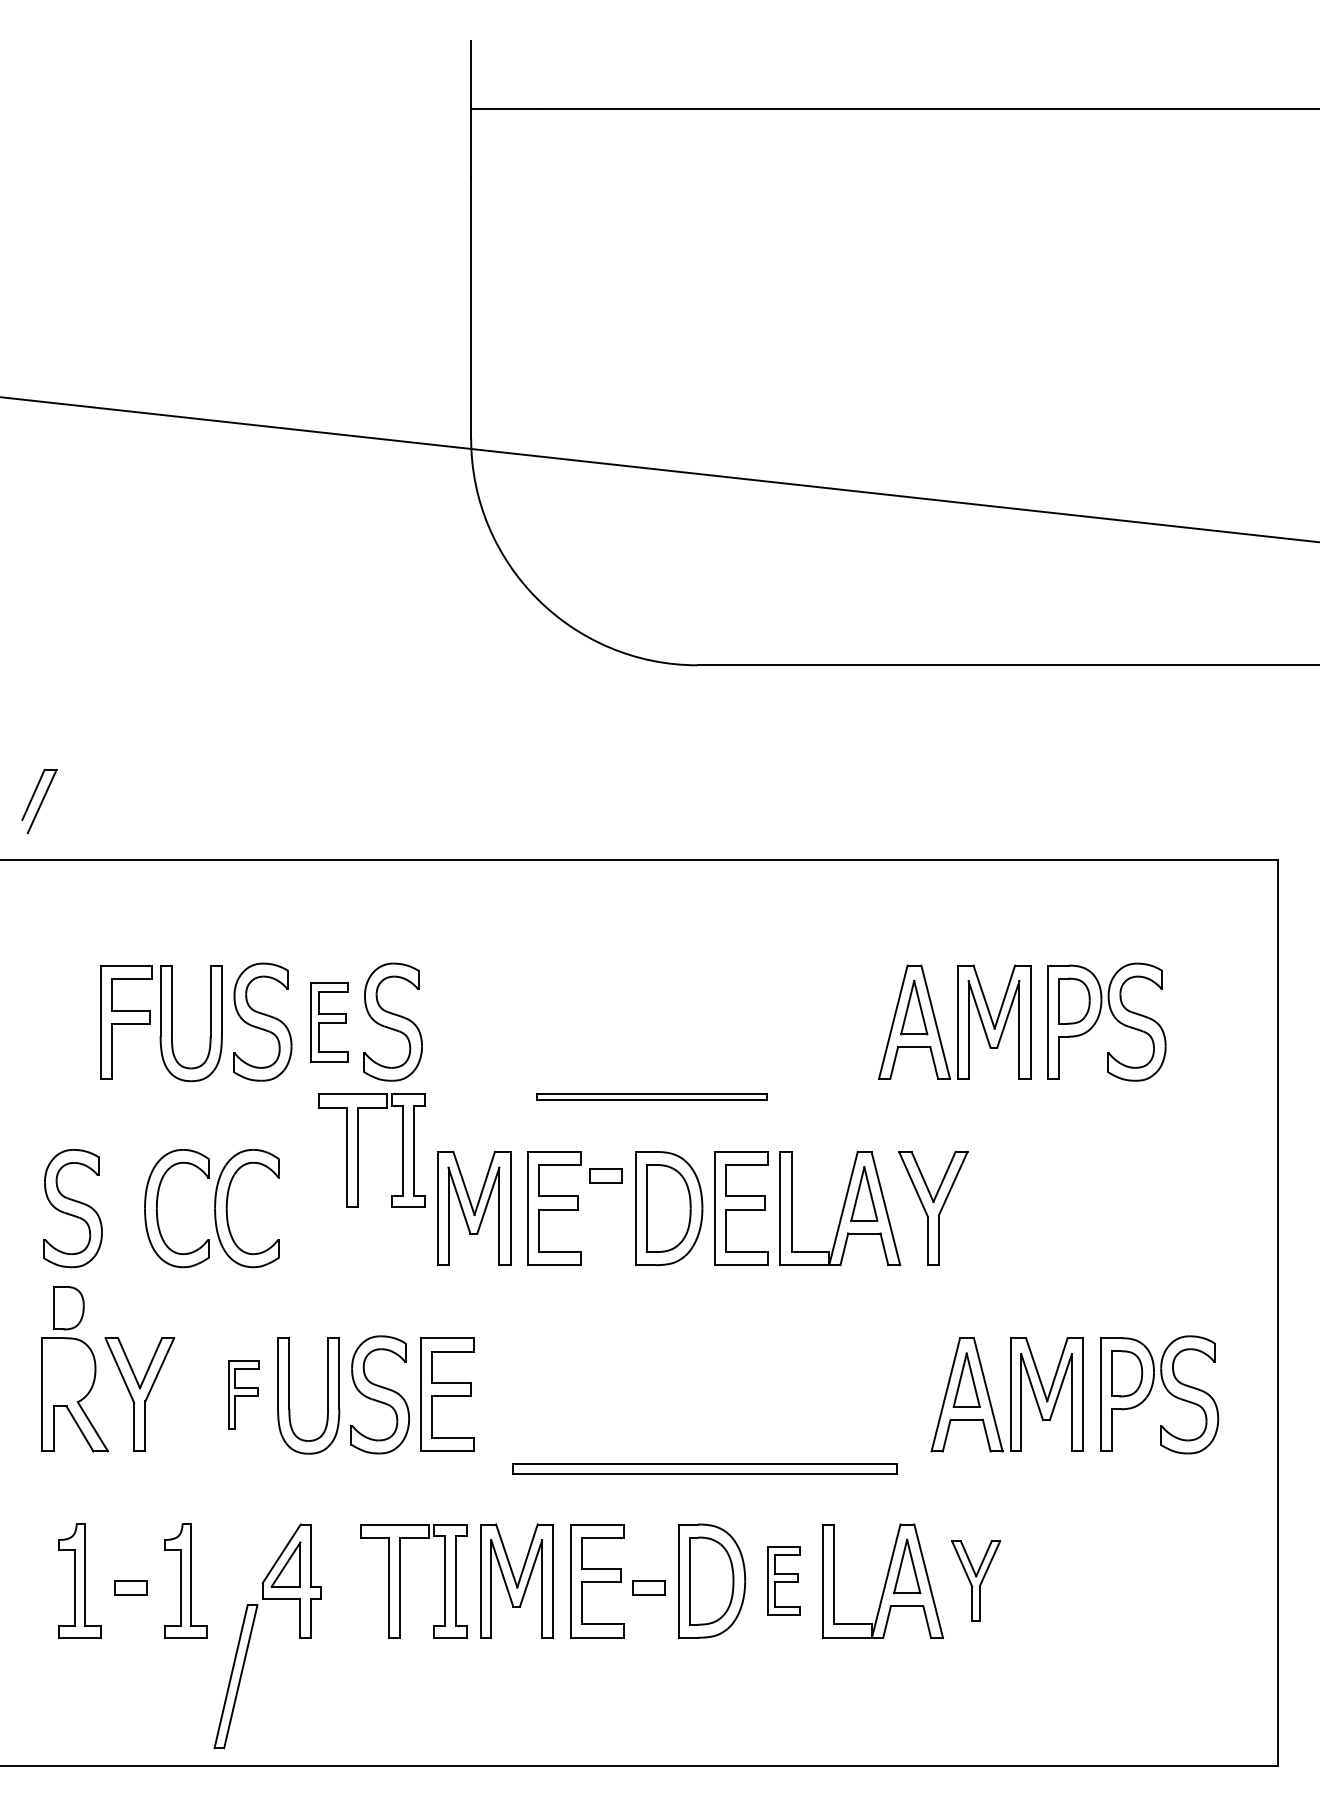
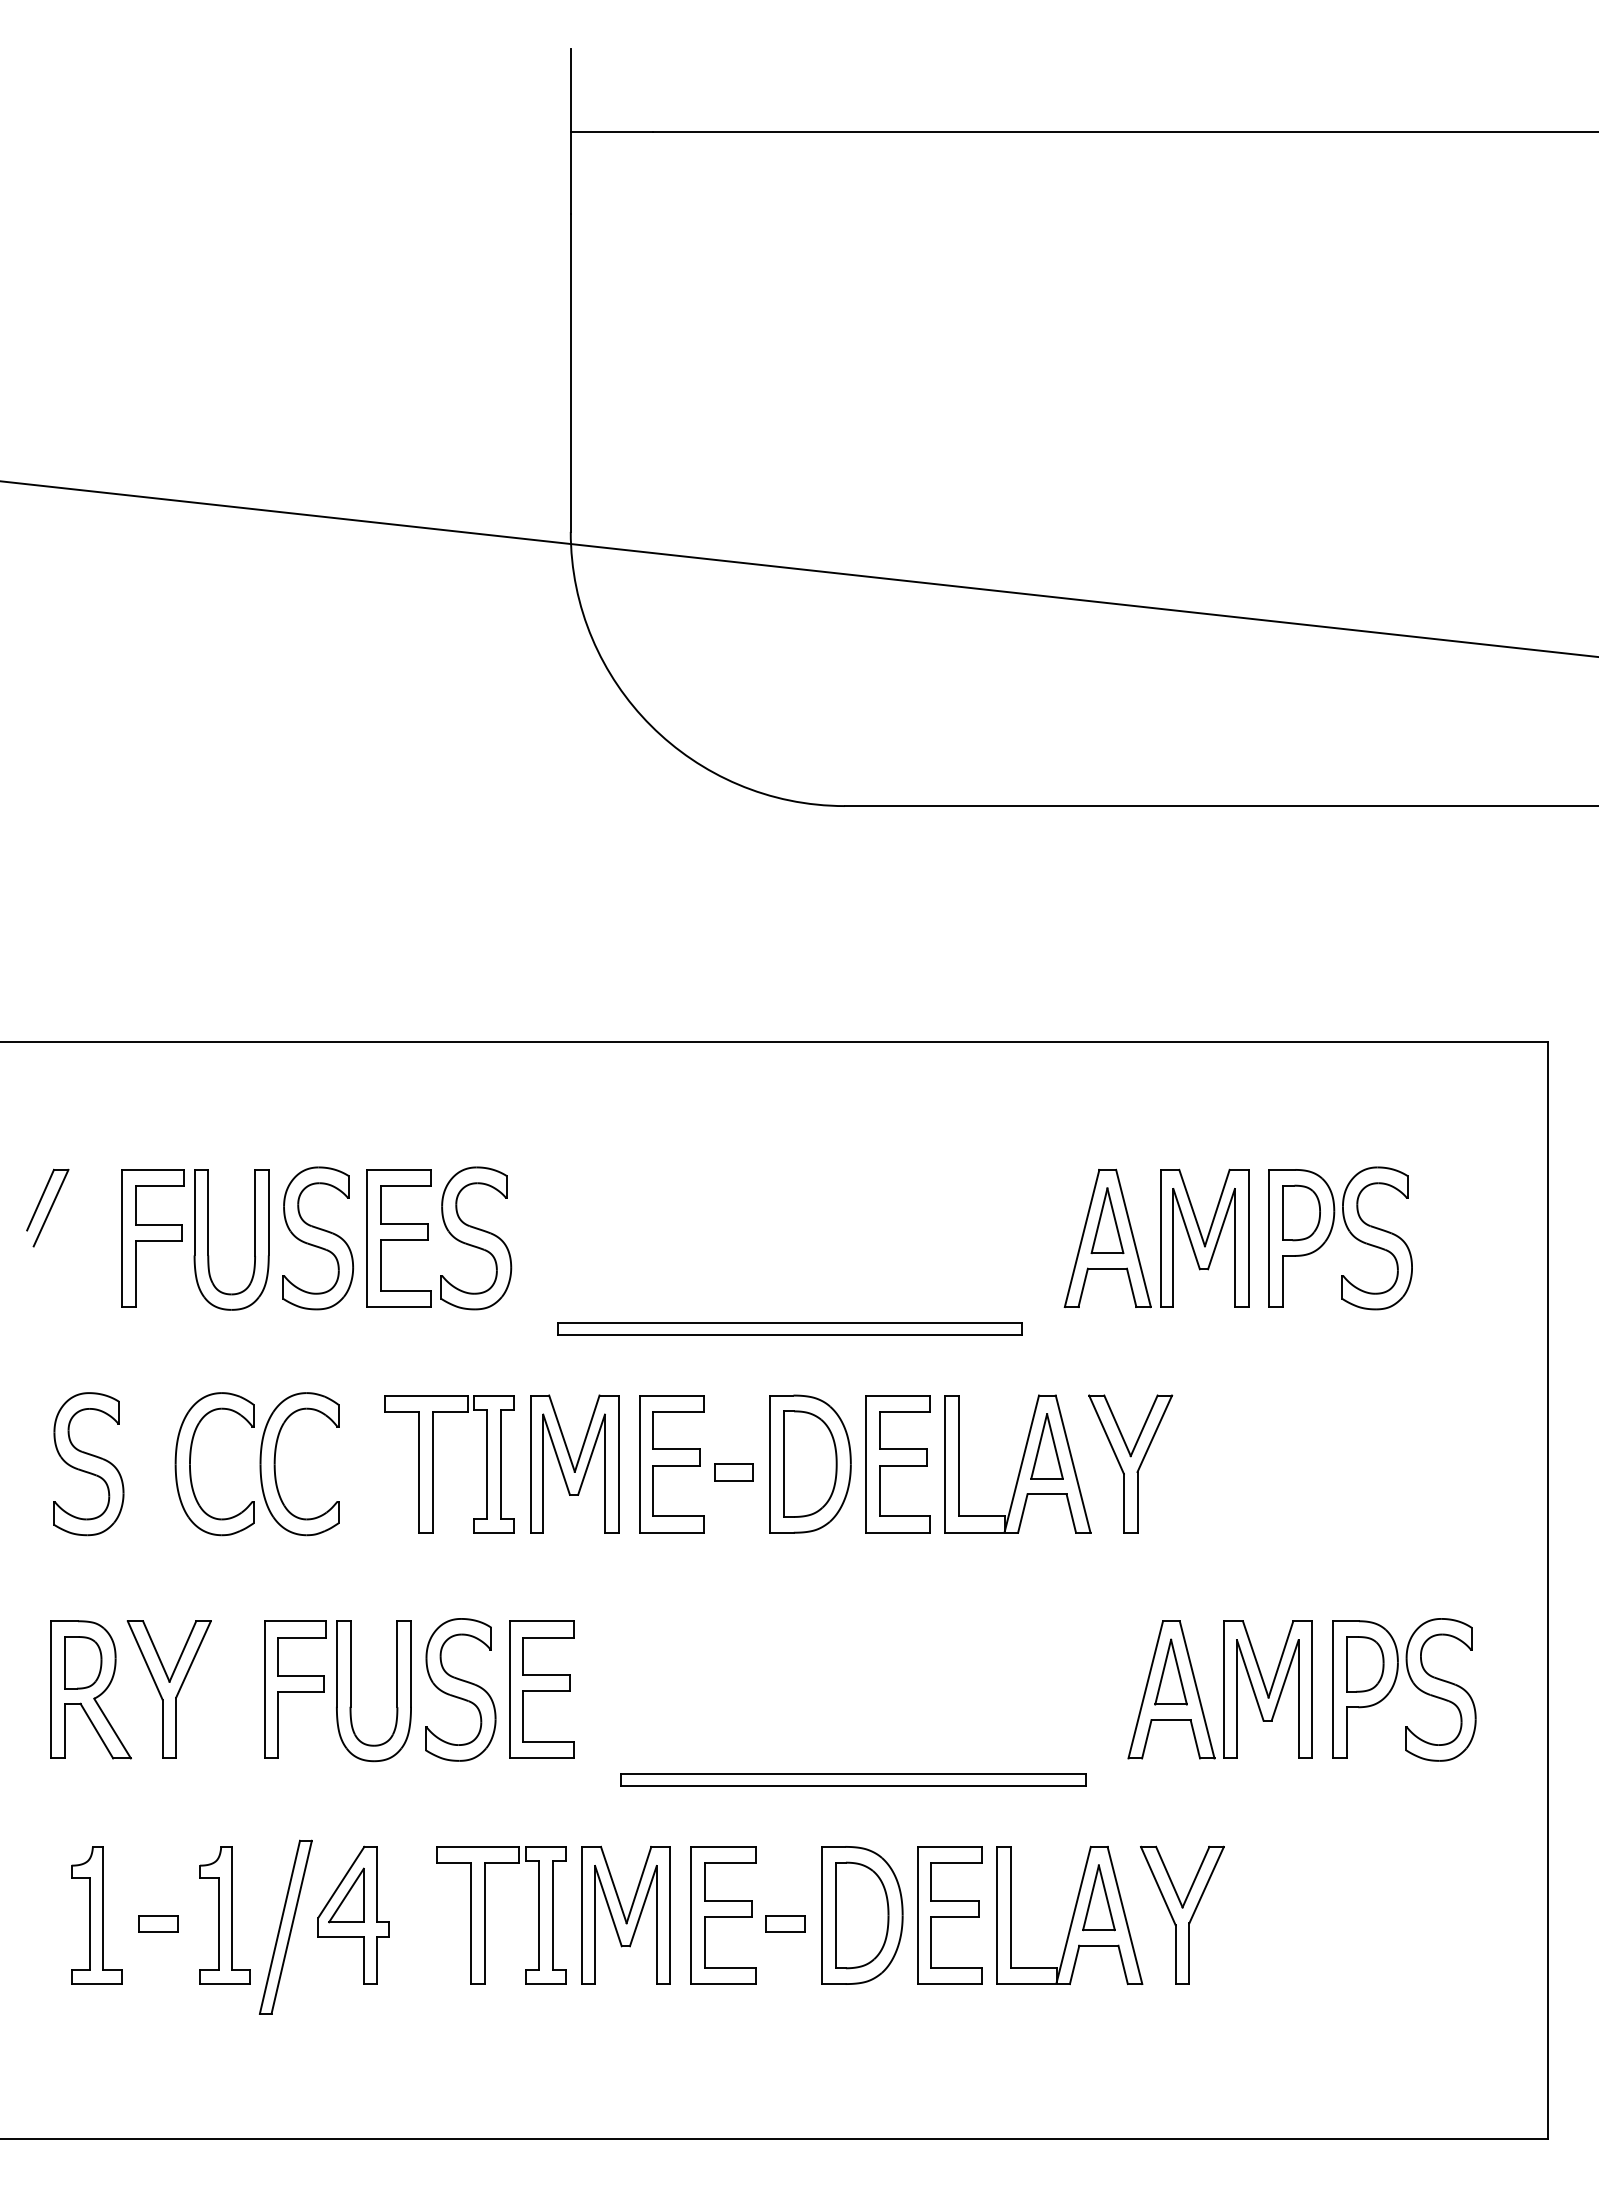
part: (39, 801) -> (47, 1207), moved
part: (328, 1022) -> (398, 1238), size x1.43
part: (651, 1096) -> (789, 1328), size x1.67
part: (358, 1151) -> (433, 1464), moved
part: (605, 1175) -> (733, 1472), moved
part: (68, 1307) -> (83, 1662), moved
part: (243, 1394) -> (295, 1689), size x1.67
part: (976, 1580) -> (1182, 1914), size x1.43
part: (783, 1581) -> (949, 1915), size x1.67
part: (235, 1676) -> (285, 1926), moved

